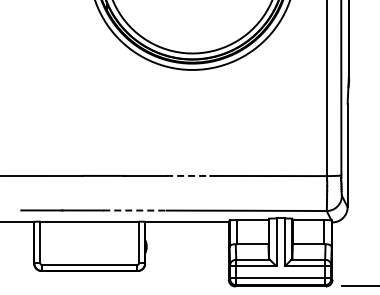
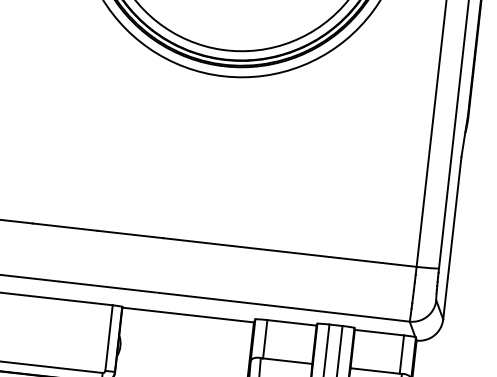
line: (187, 175) -> (197, 241), dashed -> solid
line: (134, 210) -> (107, 286), dashed -> solid

